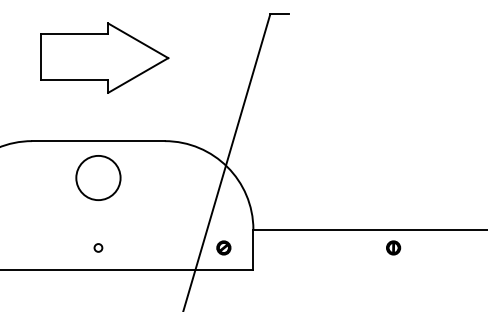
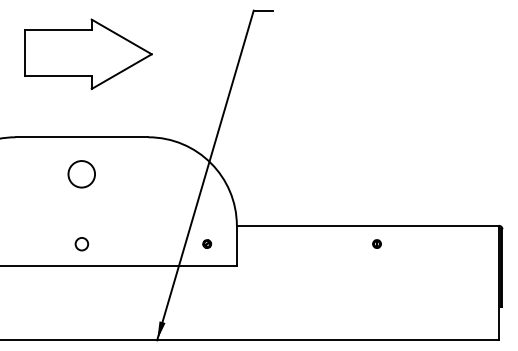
circle: (98, 178) -> (81, 174), size x0.6
circle: (98, 247) -> (81, 243), size x1.6
part: (223, 247) -> (206, 243), size x0.6
part: (393, 247) -> (376, 243), size x0.6

